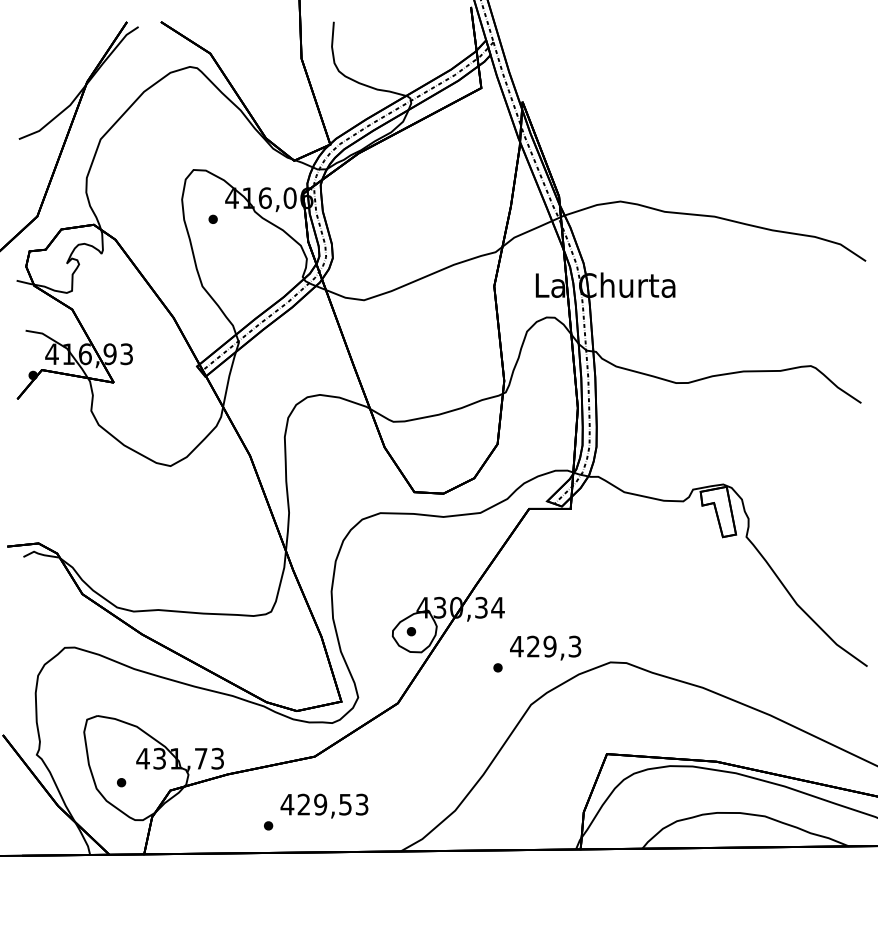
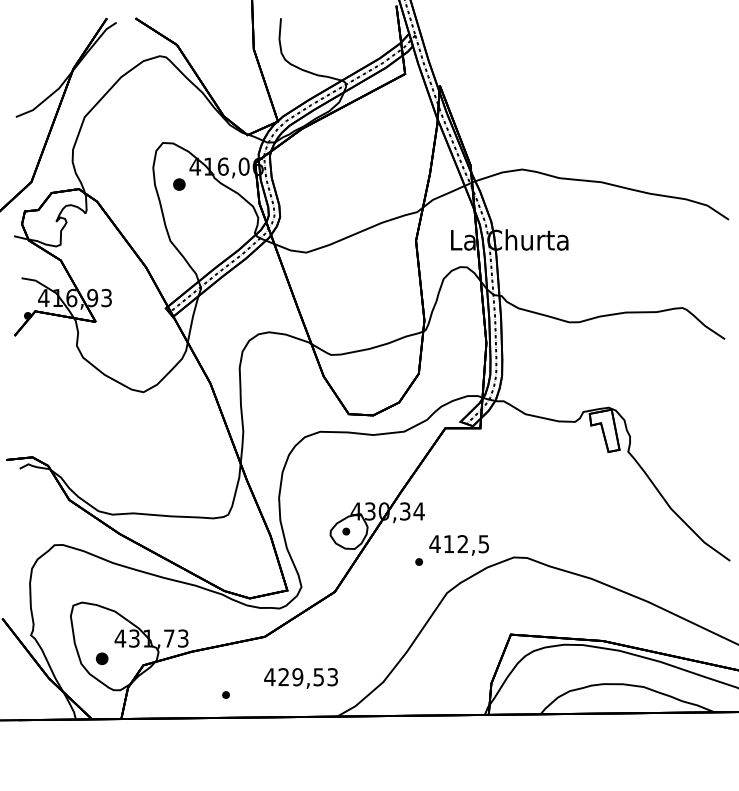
part: (213, 219) -> (179, 184), size x1.6
text: (554, 647) -> (466, 544), 429,3 -> 412,5
part: (121, 782) -> (102, 658), size x1.6
text: (323, 806) -> (300, 678), moved

